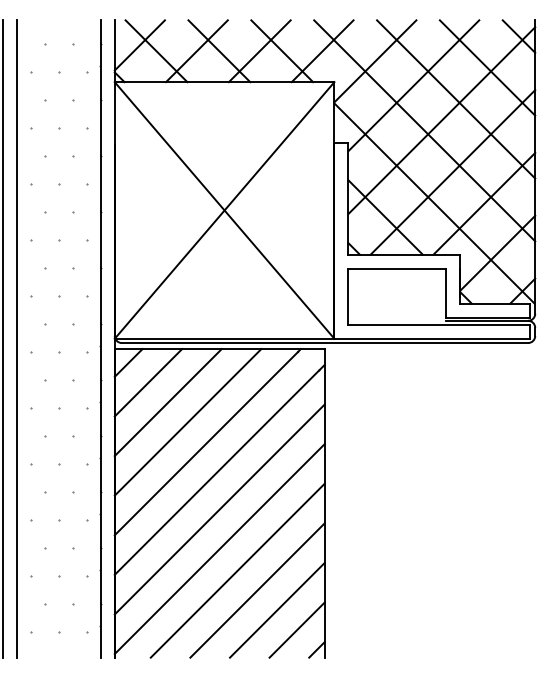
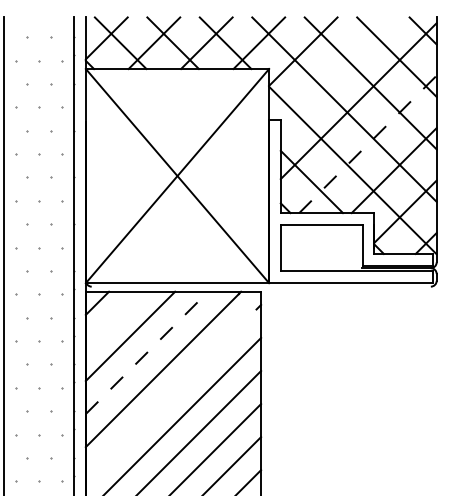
line: (413, 85) -> (335, 71), removed
line: (453, 172) -> (368, 144), solid -> dashed
line: (324, 343) -> (260, 287), removed
line: (148, 382) -> (114, 319), removed
line: (188, 422) -> (147, 353), solid -> dashed
line: (216, 472) -> (170, 394), removed

